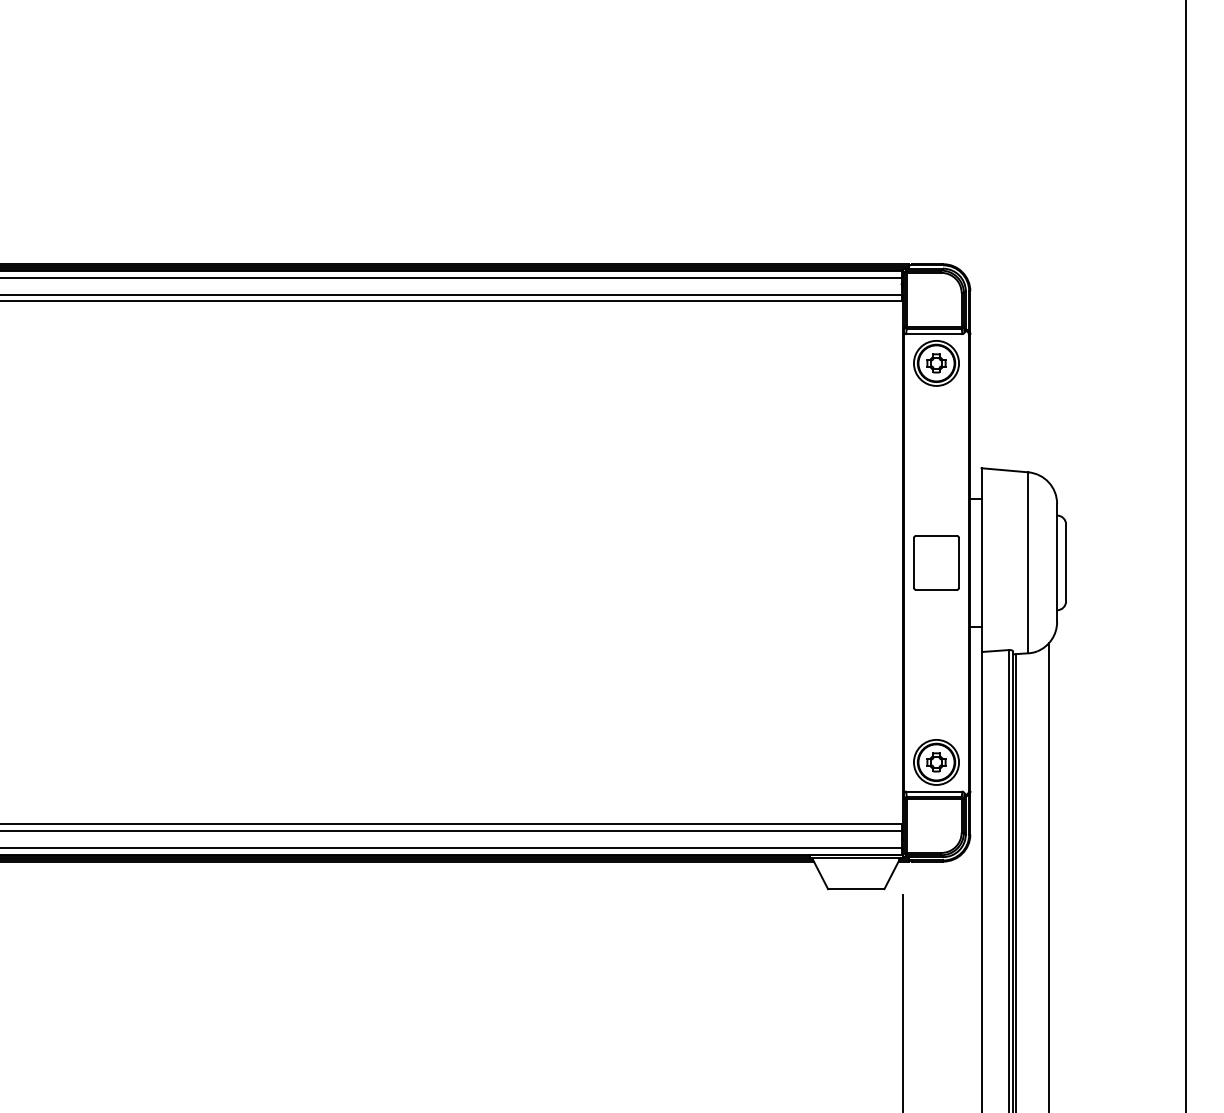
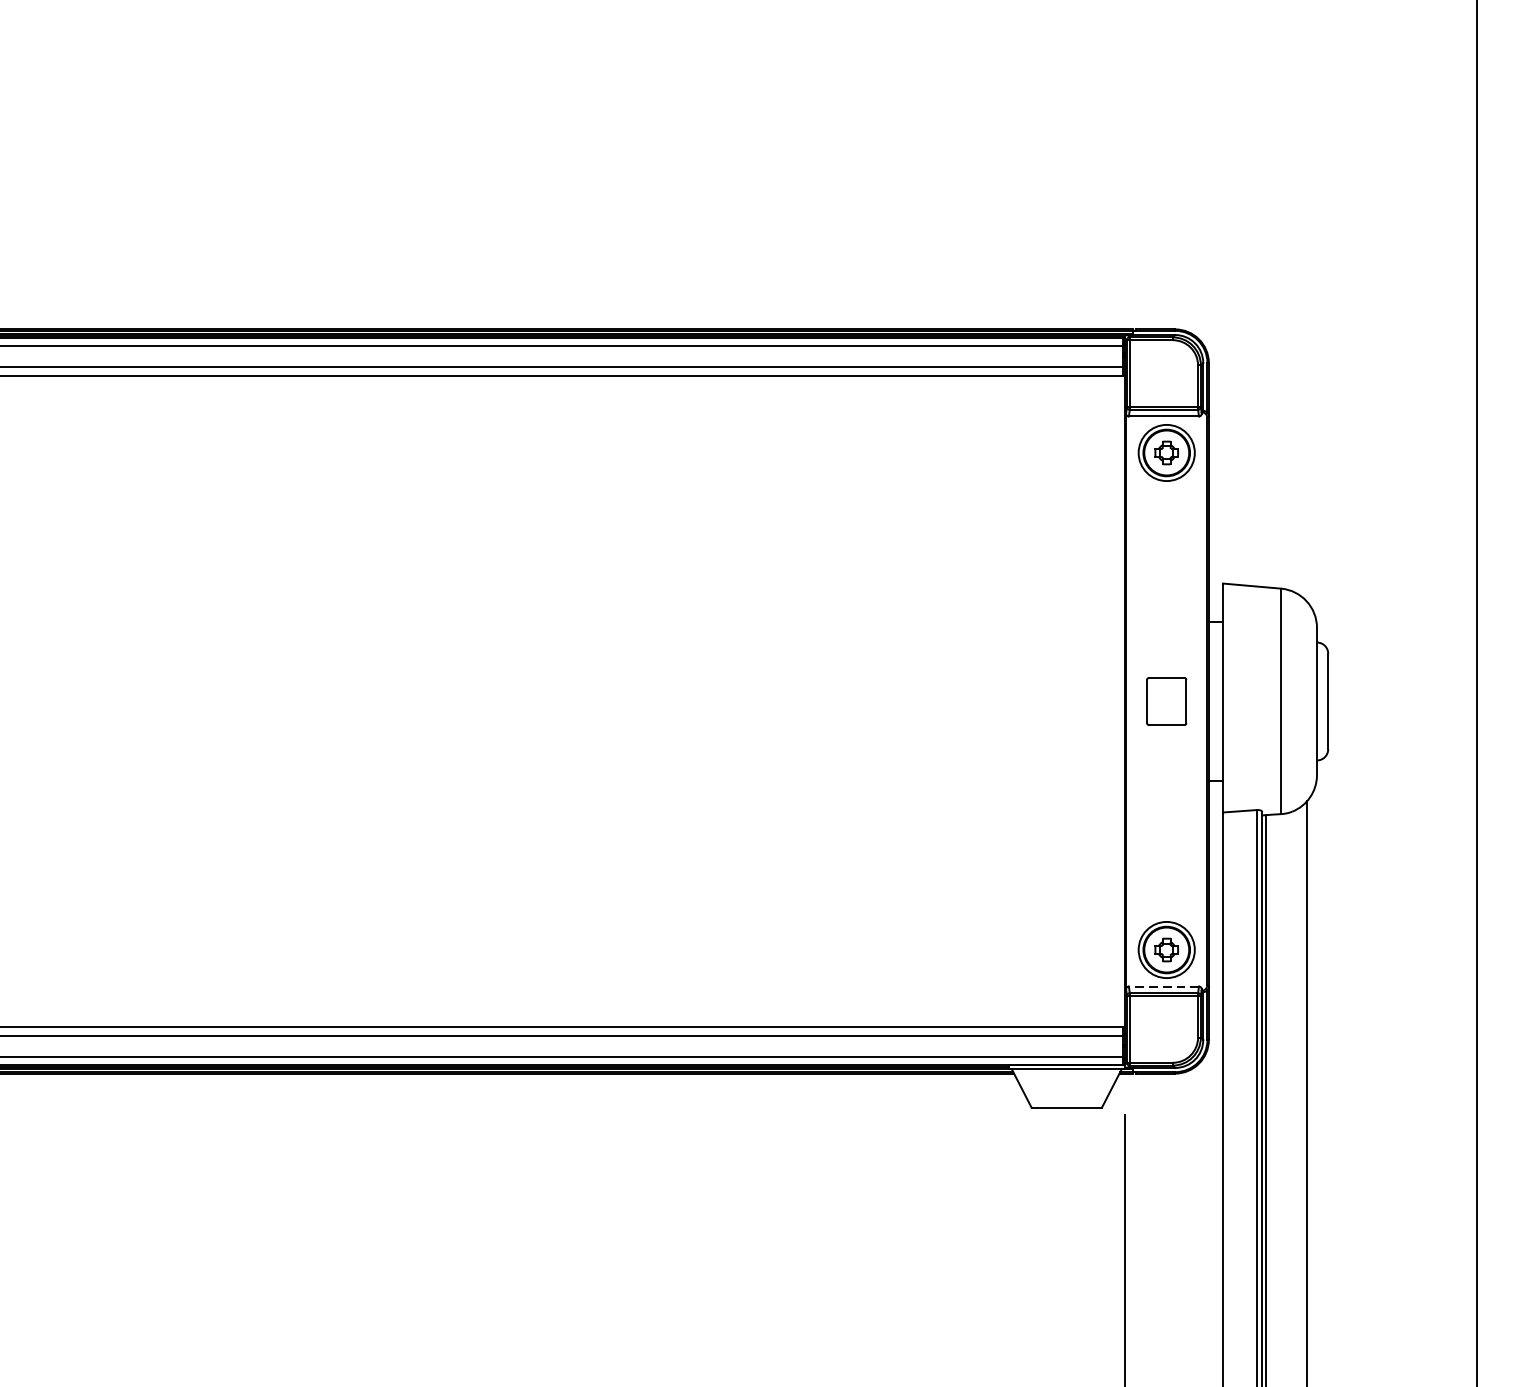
part: (936, 562) -> (1166, 700), size x0.7
line: (933, 791) -> (1162, 986), solid -> dashed

